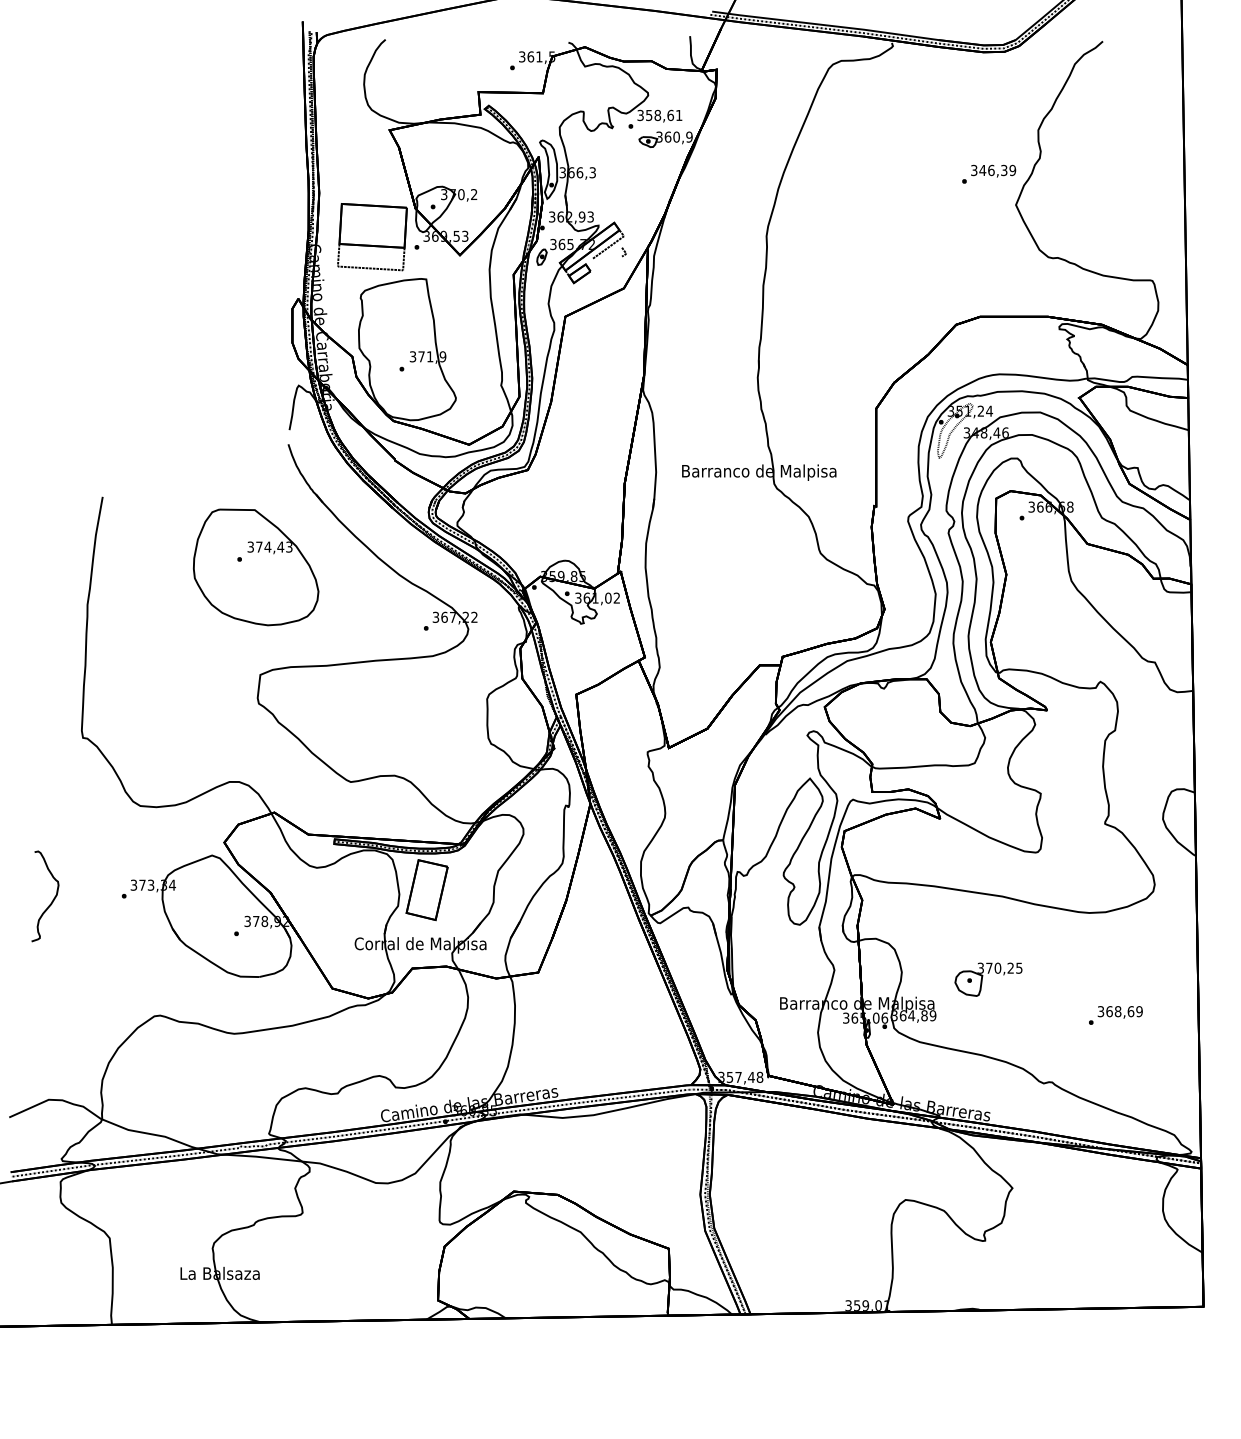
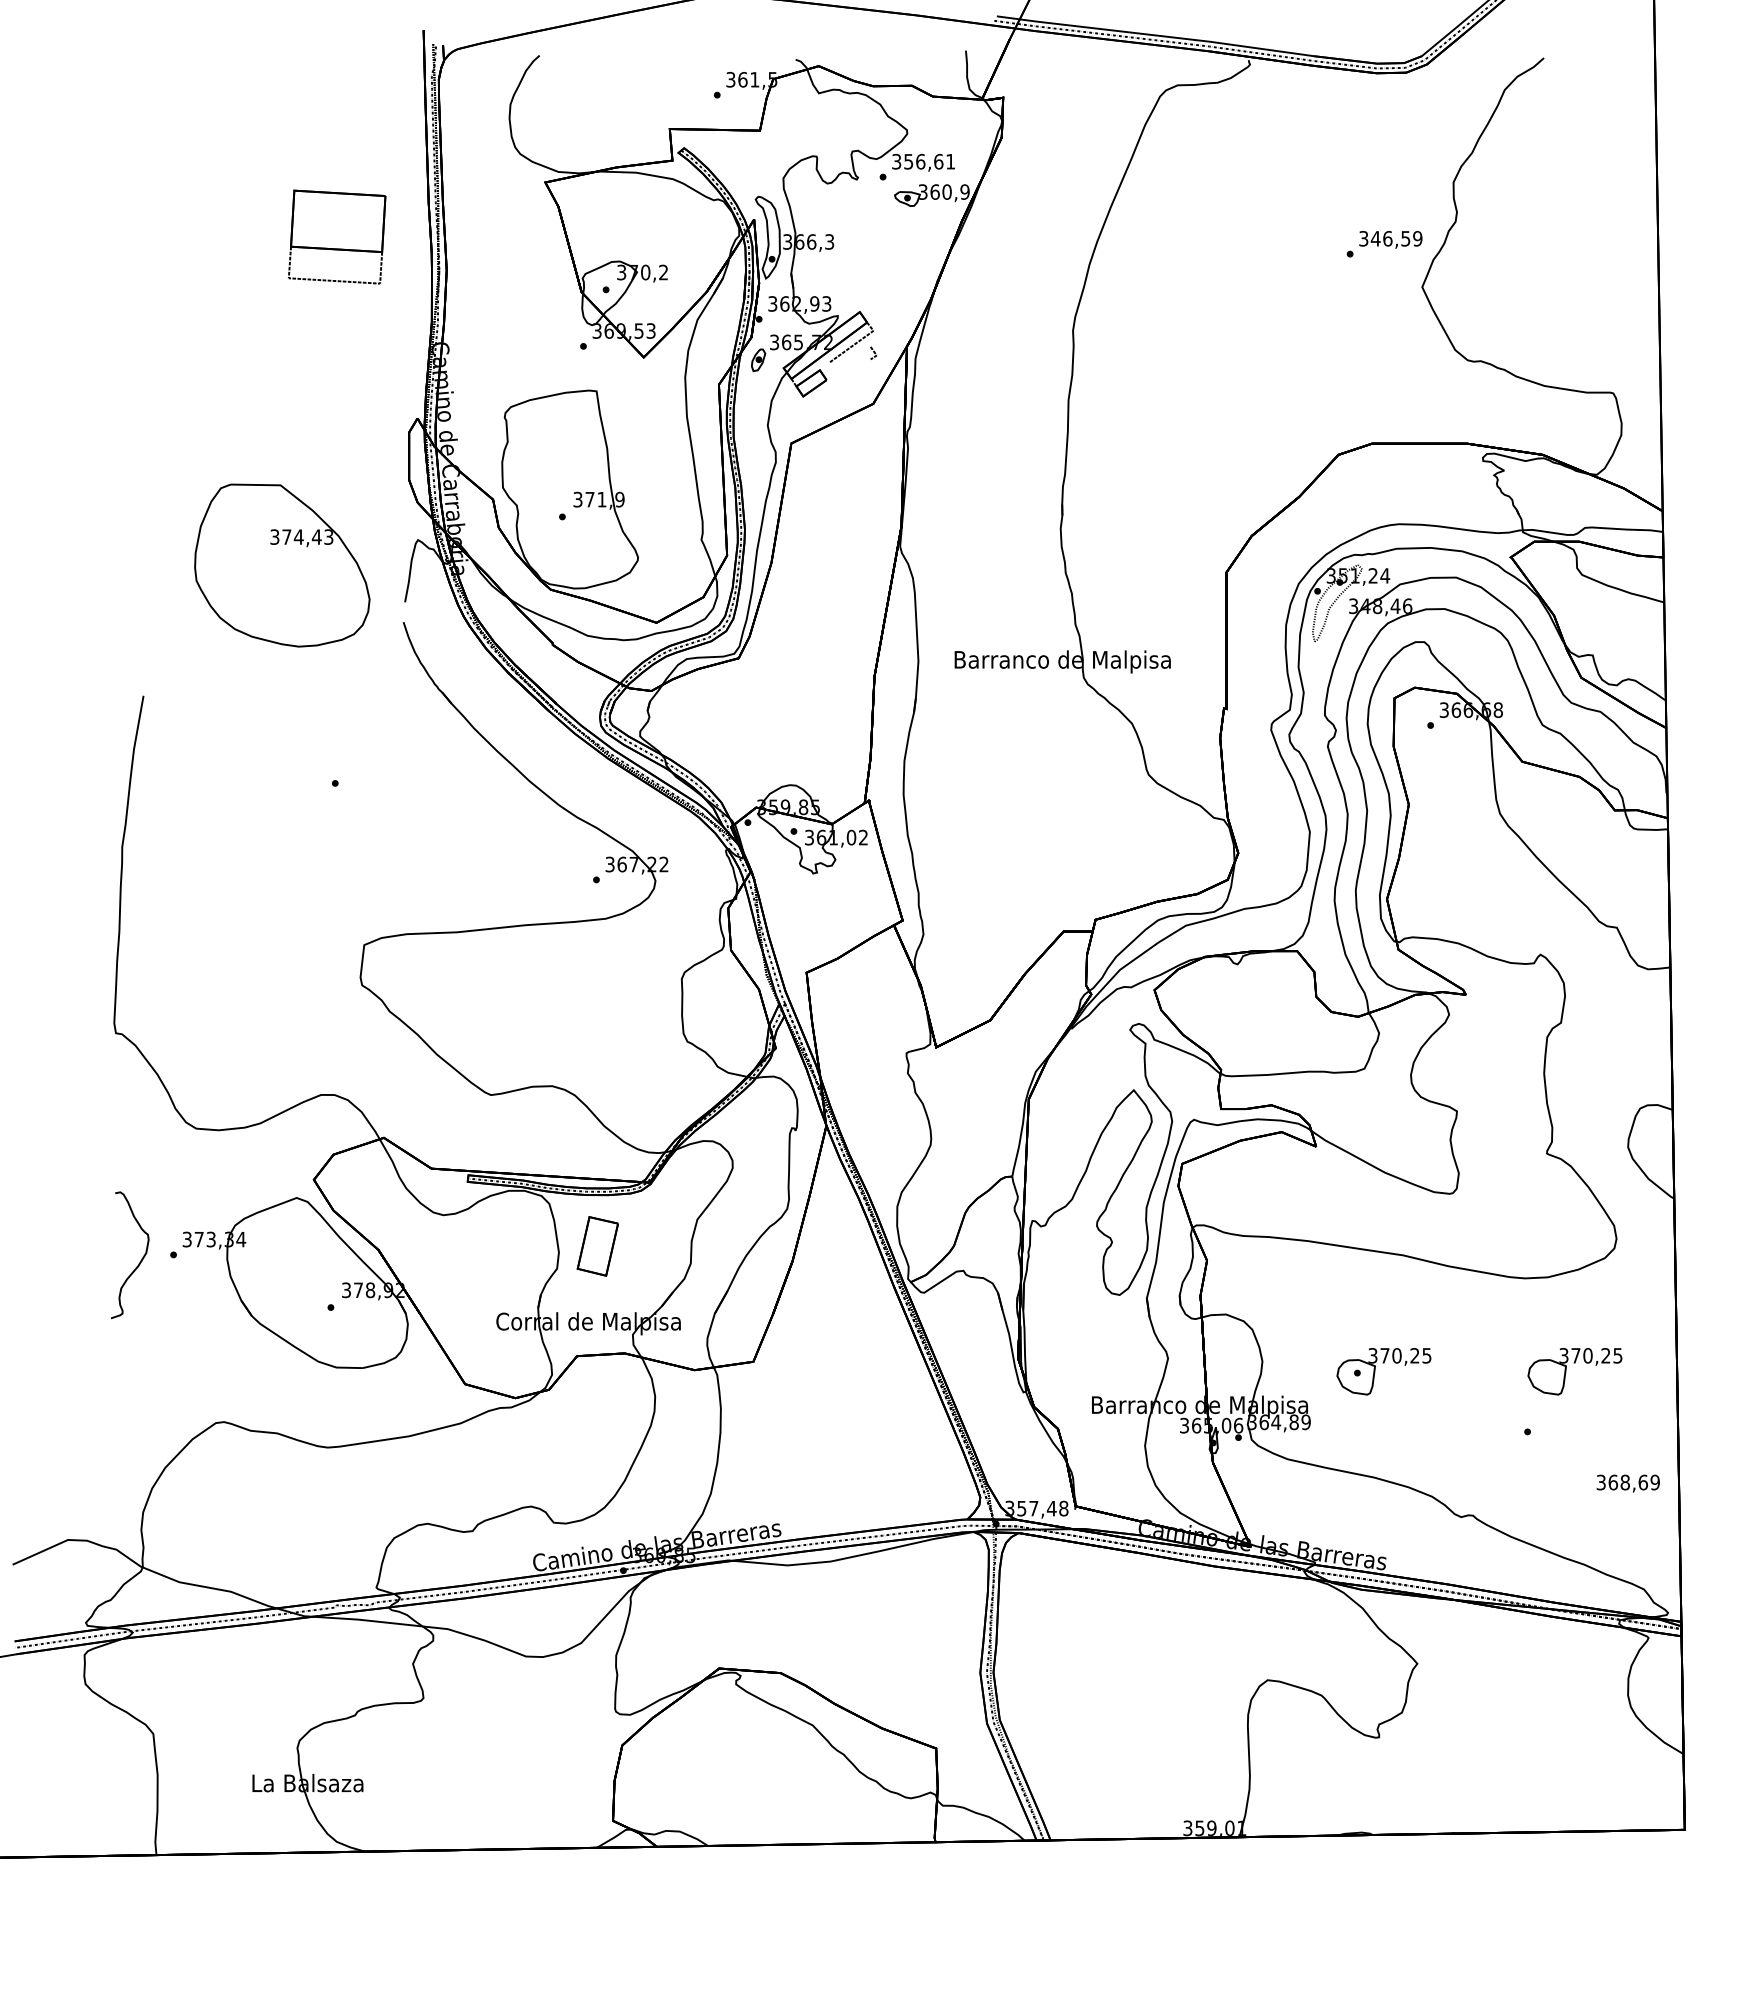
text: (657, 115) -> (920, 161), 358,61 -> 356,61
text: (1004, 169) -> (1405, 237), 346,39 -> 346,59
part: (372, 236) -> (337, 236), moved
part: (256, 567) -> (282, 565), moved
part: (426, 890) -> (597, 1246), size x0.7
curve: (51, 902) -> (138, 1263), moved
part: (1124, 973) -> (1574, 1363), added
text: (1119, 1012) -> (1627, 1483), moved

